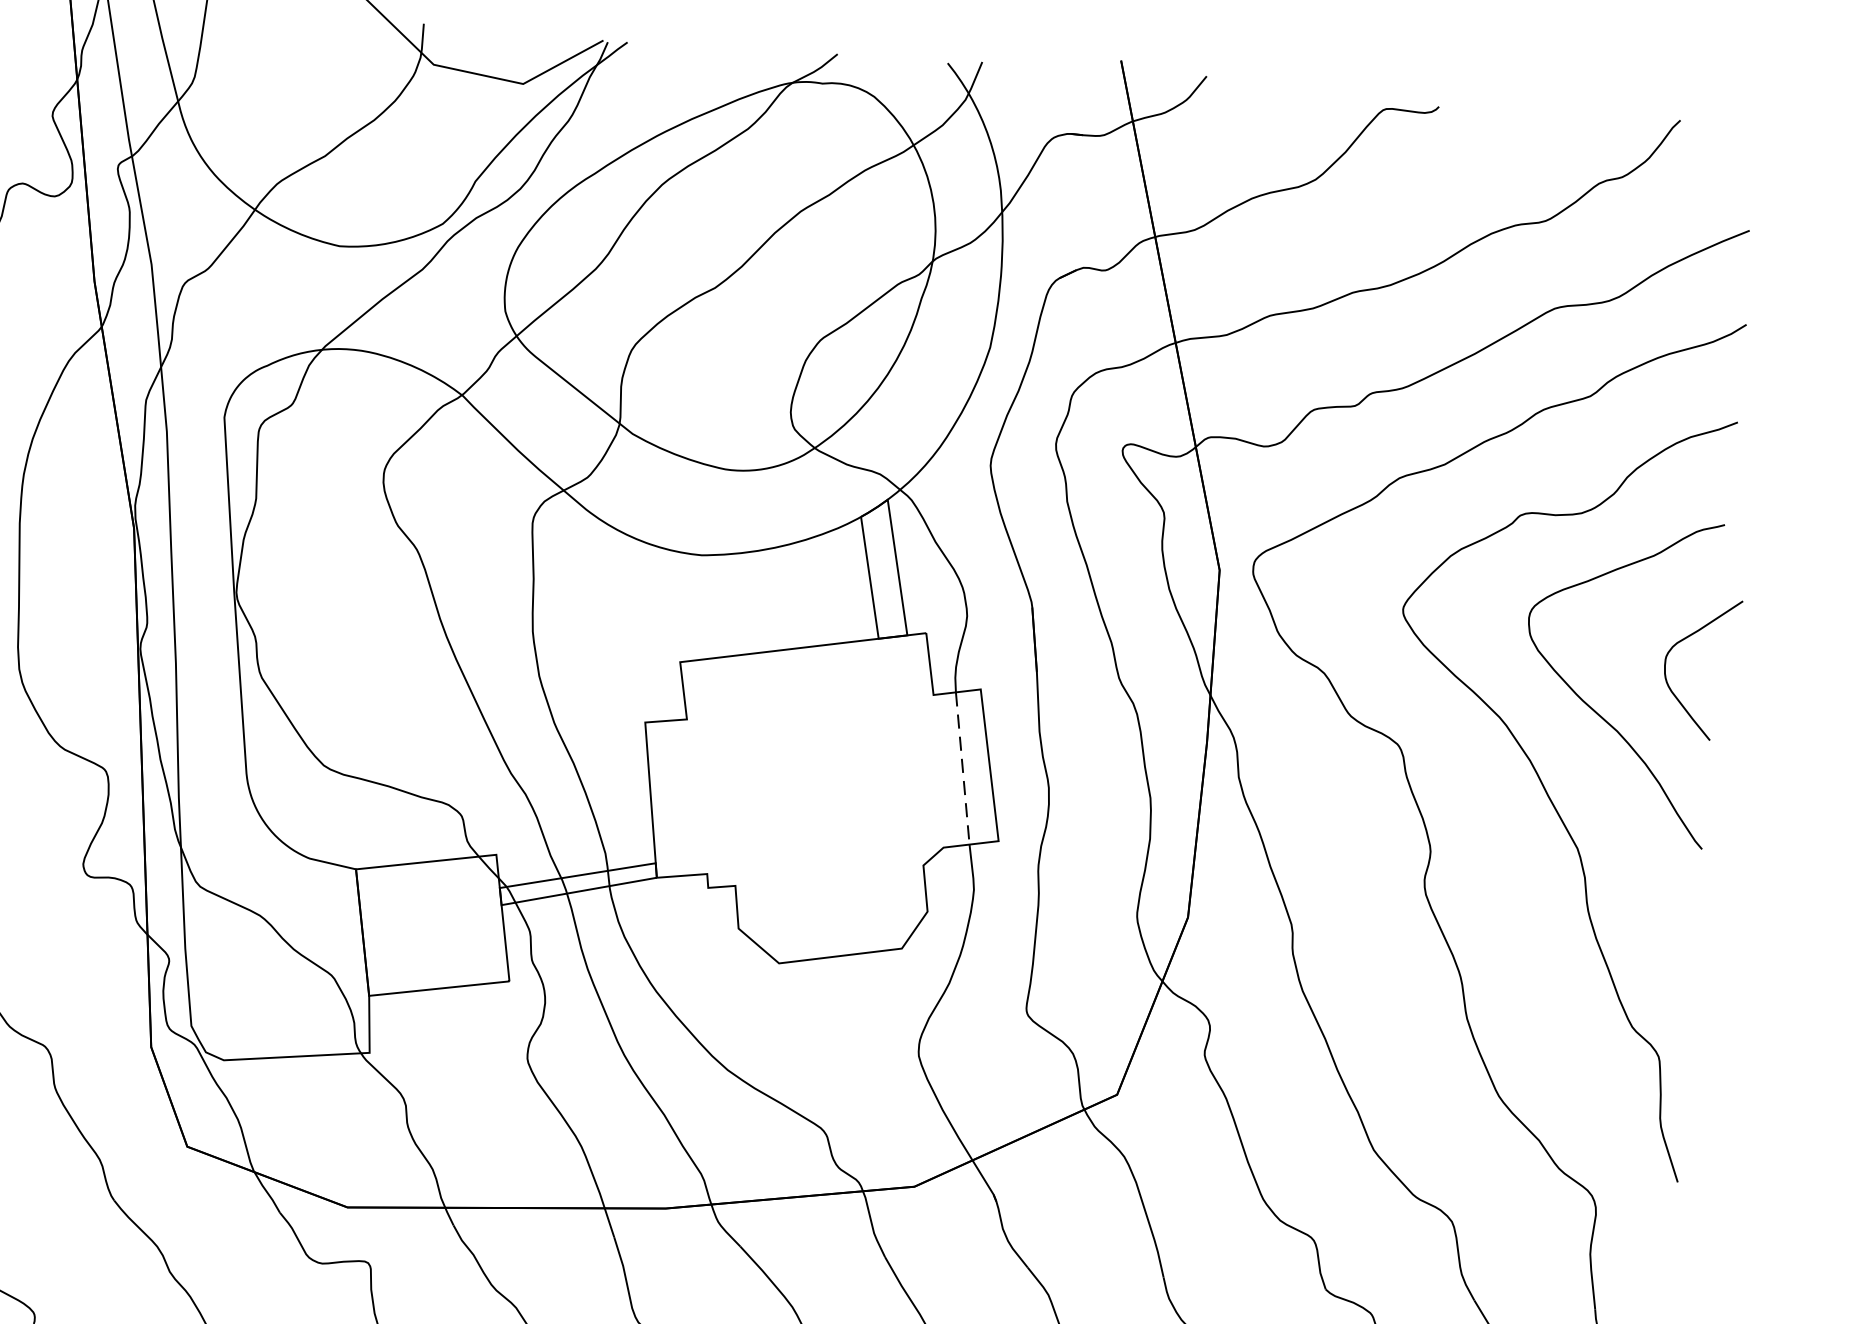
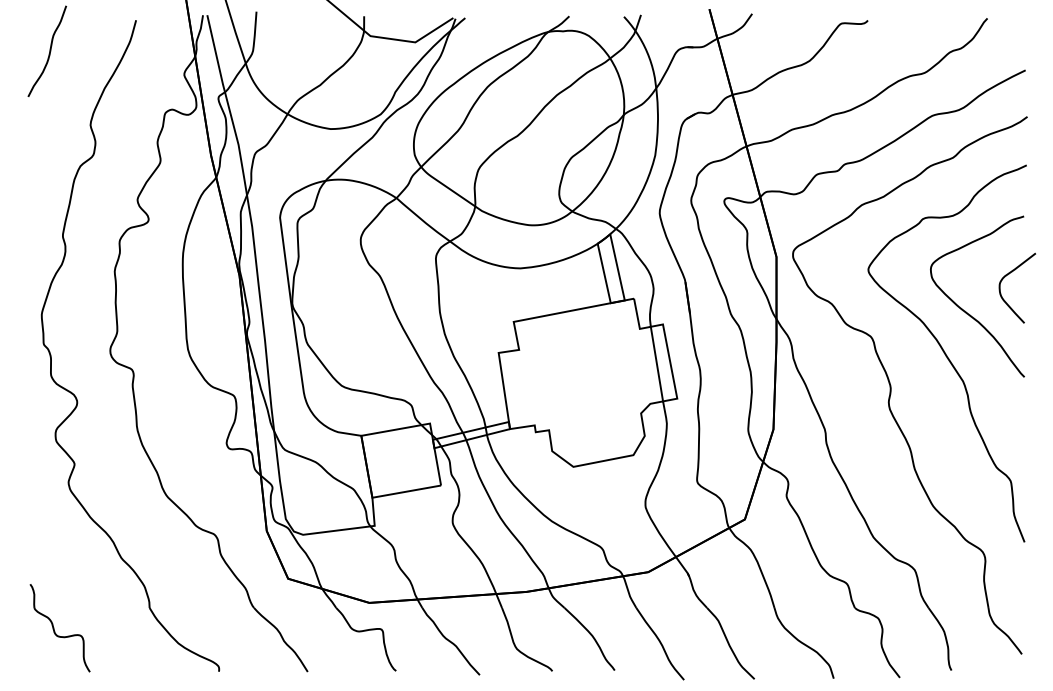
line: (961, 769) -> (656, 364), dashed -> solid

